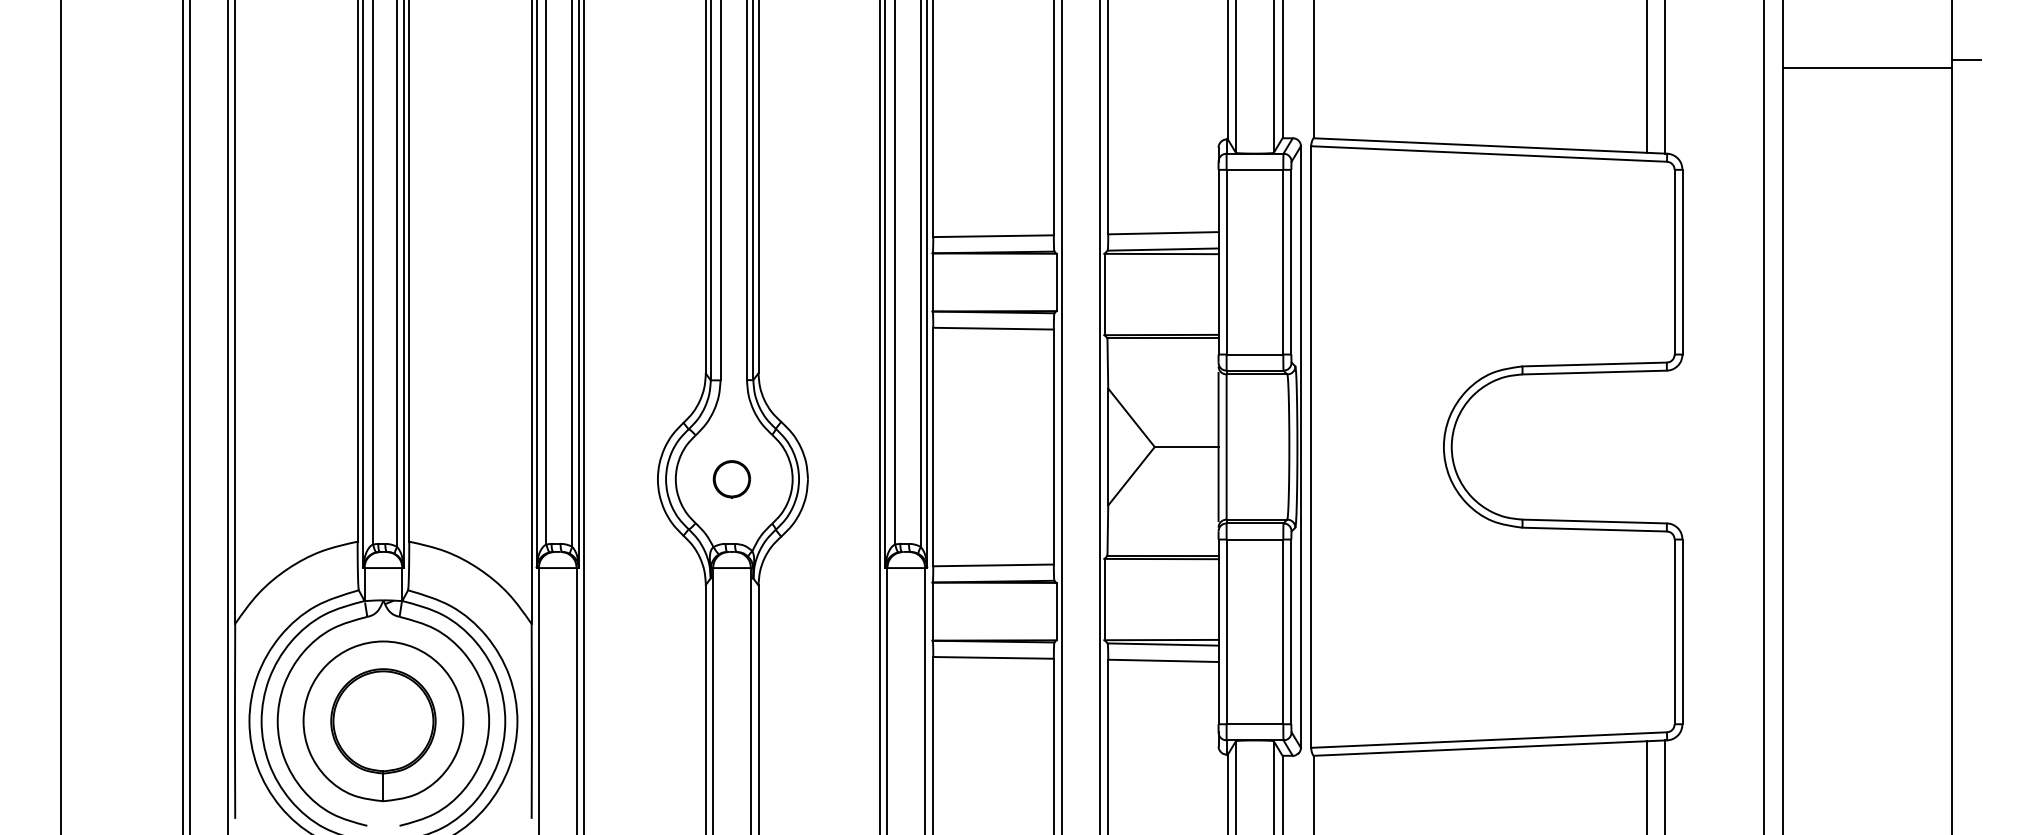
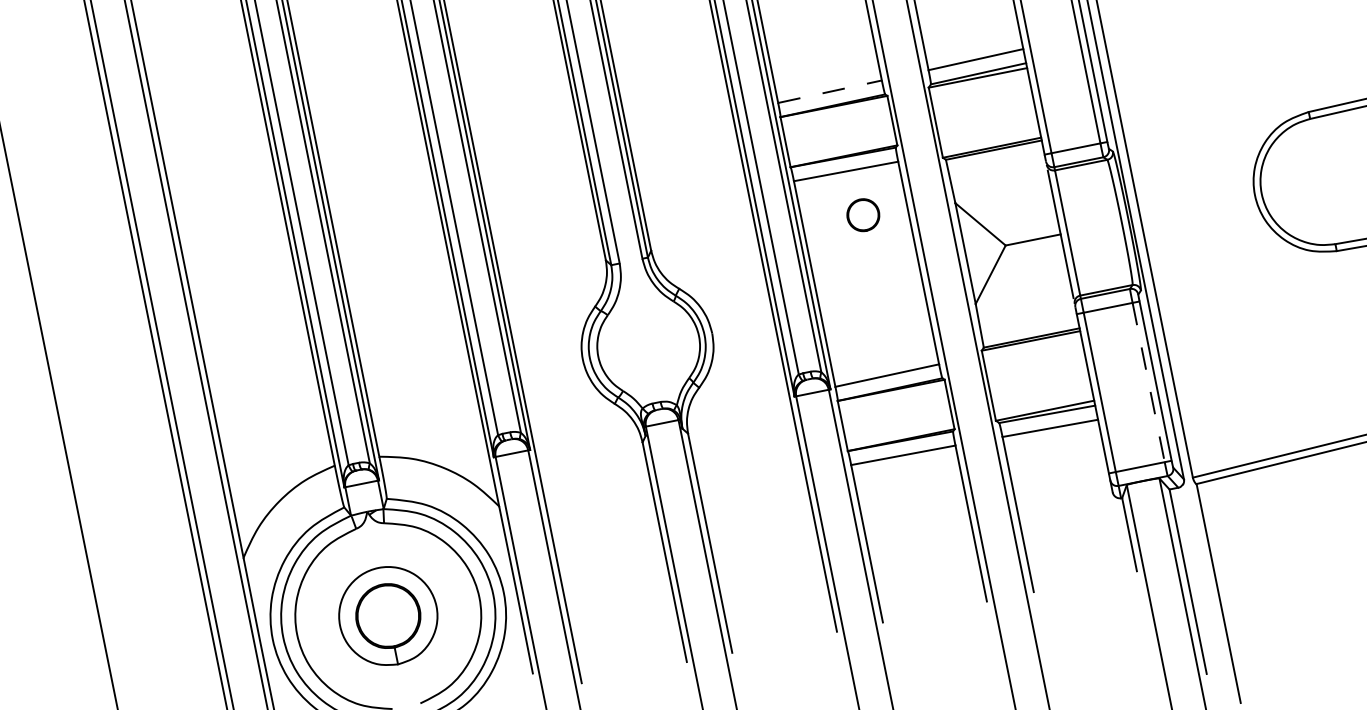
line: (994, 236) -> (830, 91), solid -> dashed
part: (731, 479) -> (863, 215), moved
line: (1283, 632) -> (1148, 383), solid -> dashed
part: (383, 721) -> (388, 616), size x0.7

